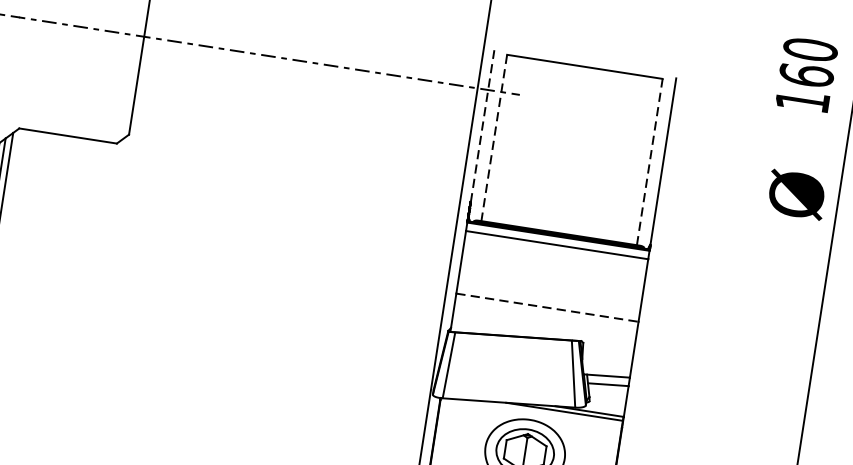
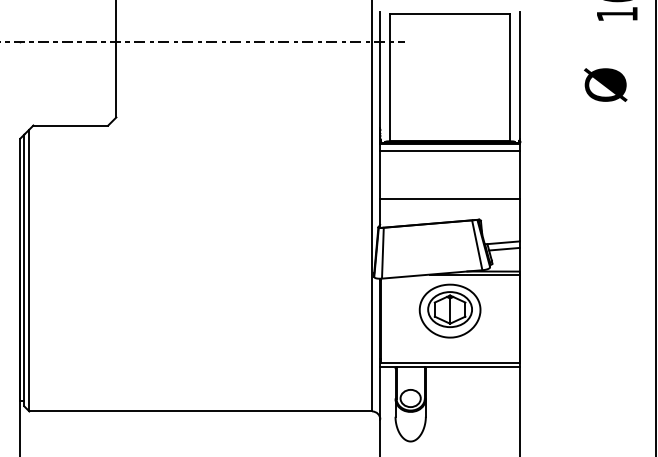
line: (481, 133) -> (380, 75), dashed -> solid
line: (494, 137) -> (390, 77), dashed -> solid
line: (649, 161) -> (509, 77), dashed -> solid
text: (796, 194) -> (605, 84), moved
line: (548, 307) -> (450, 198), dashed -> solid

